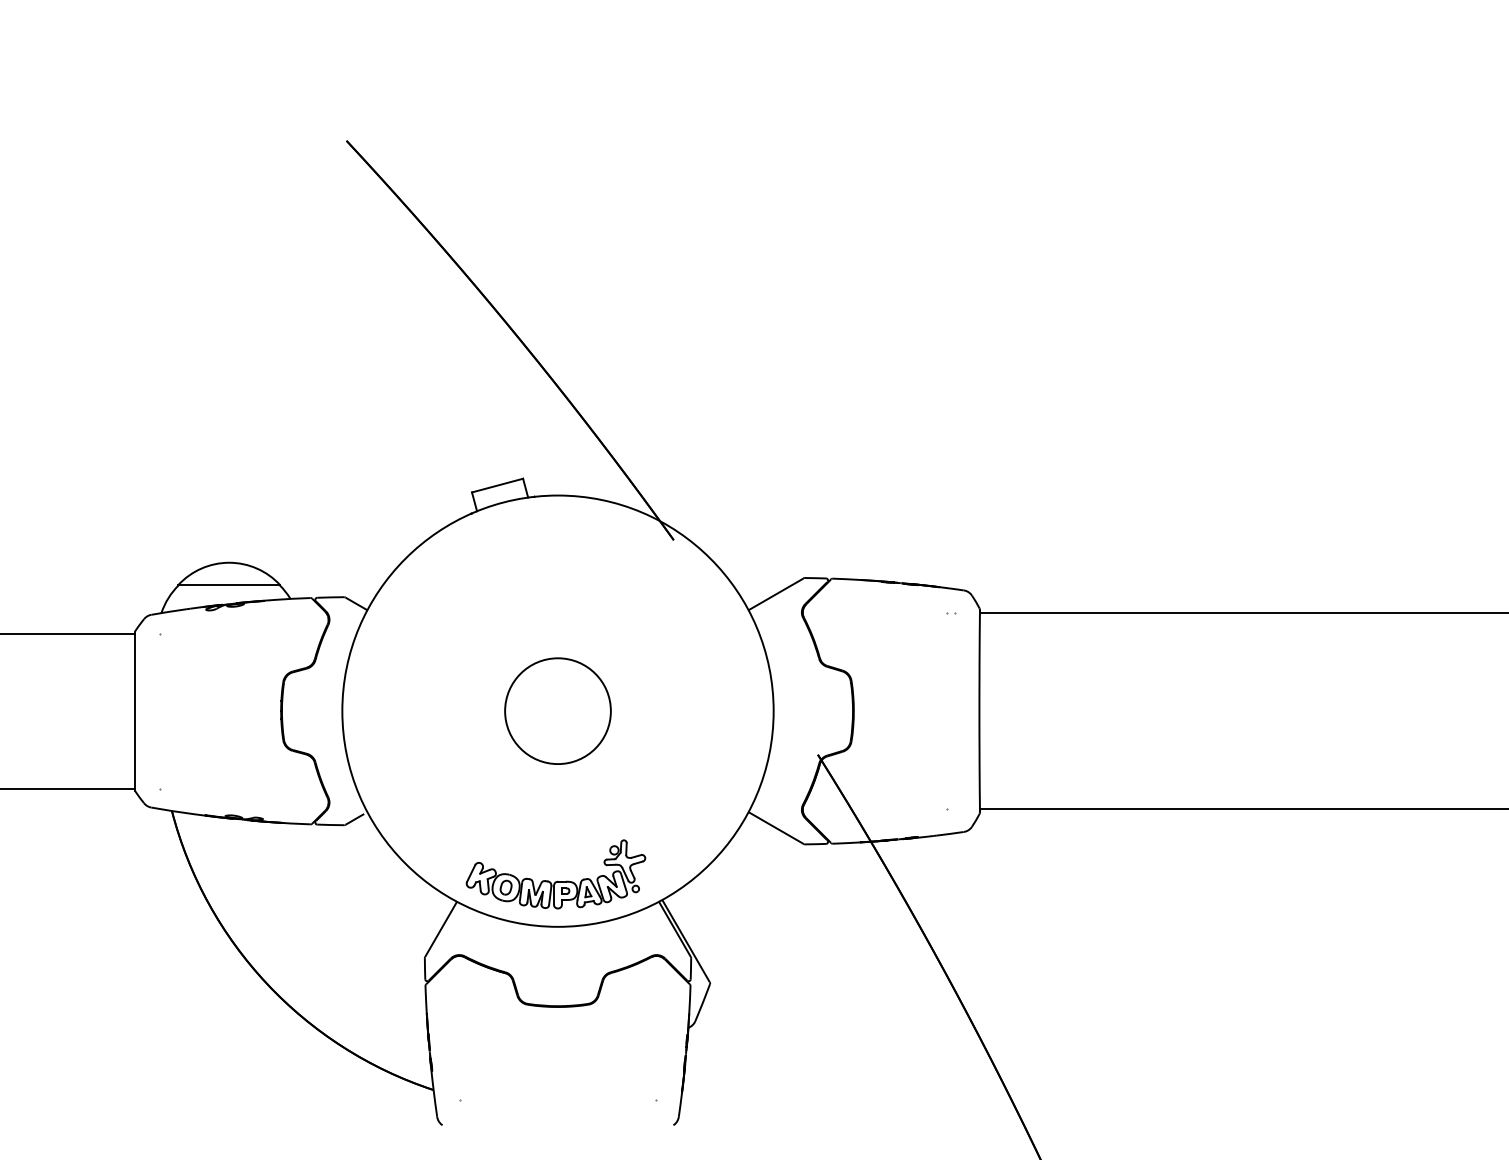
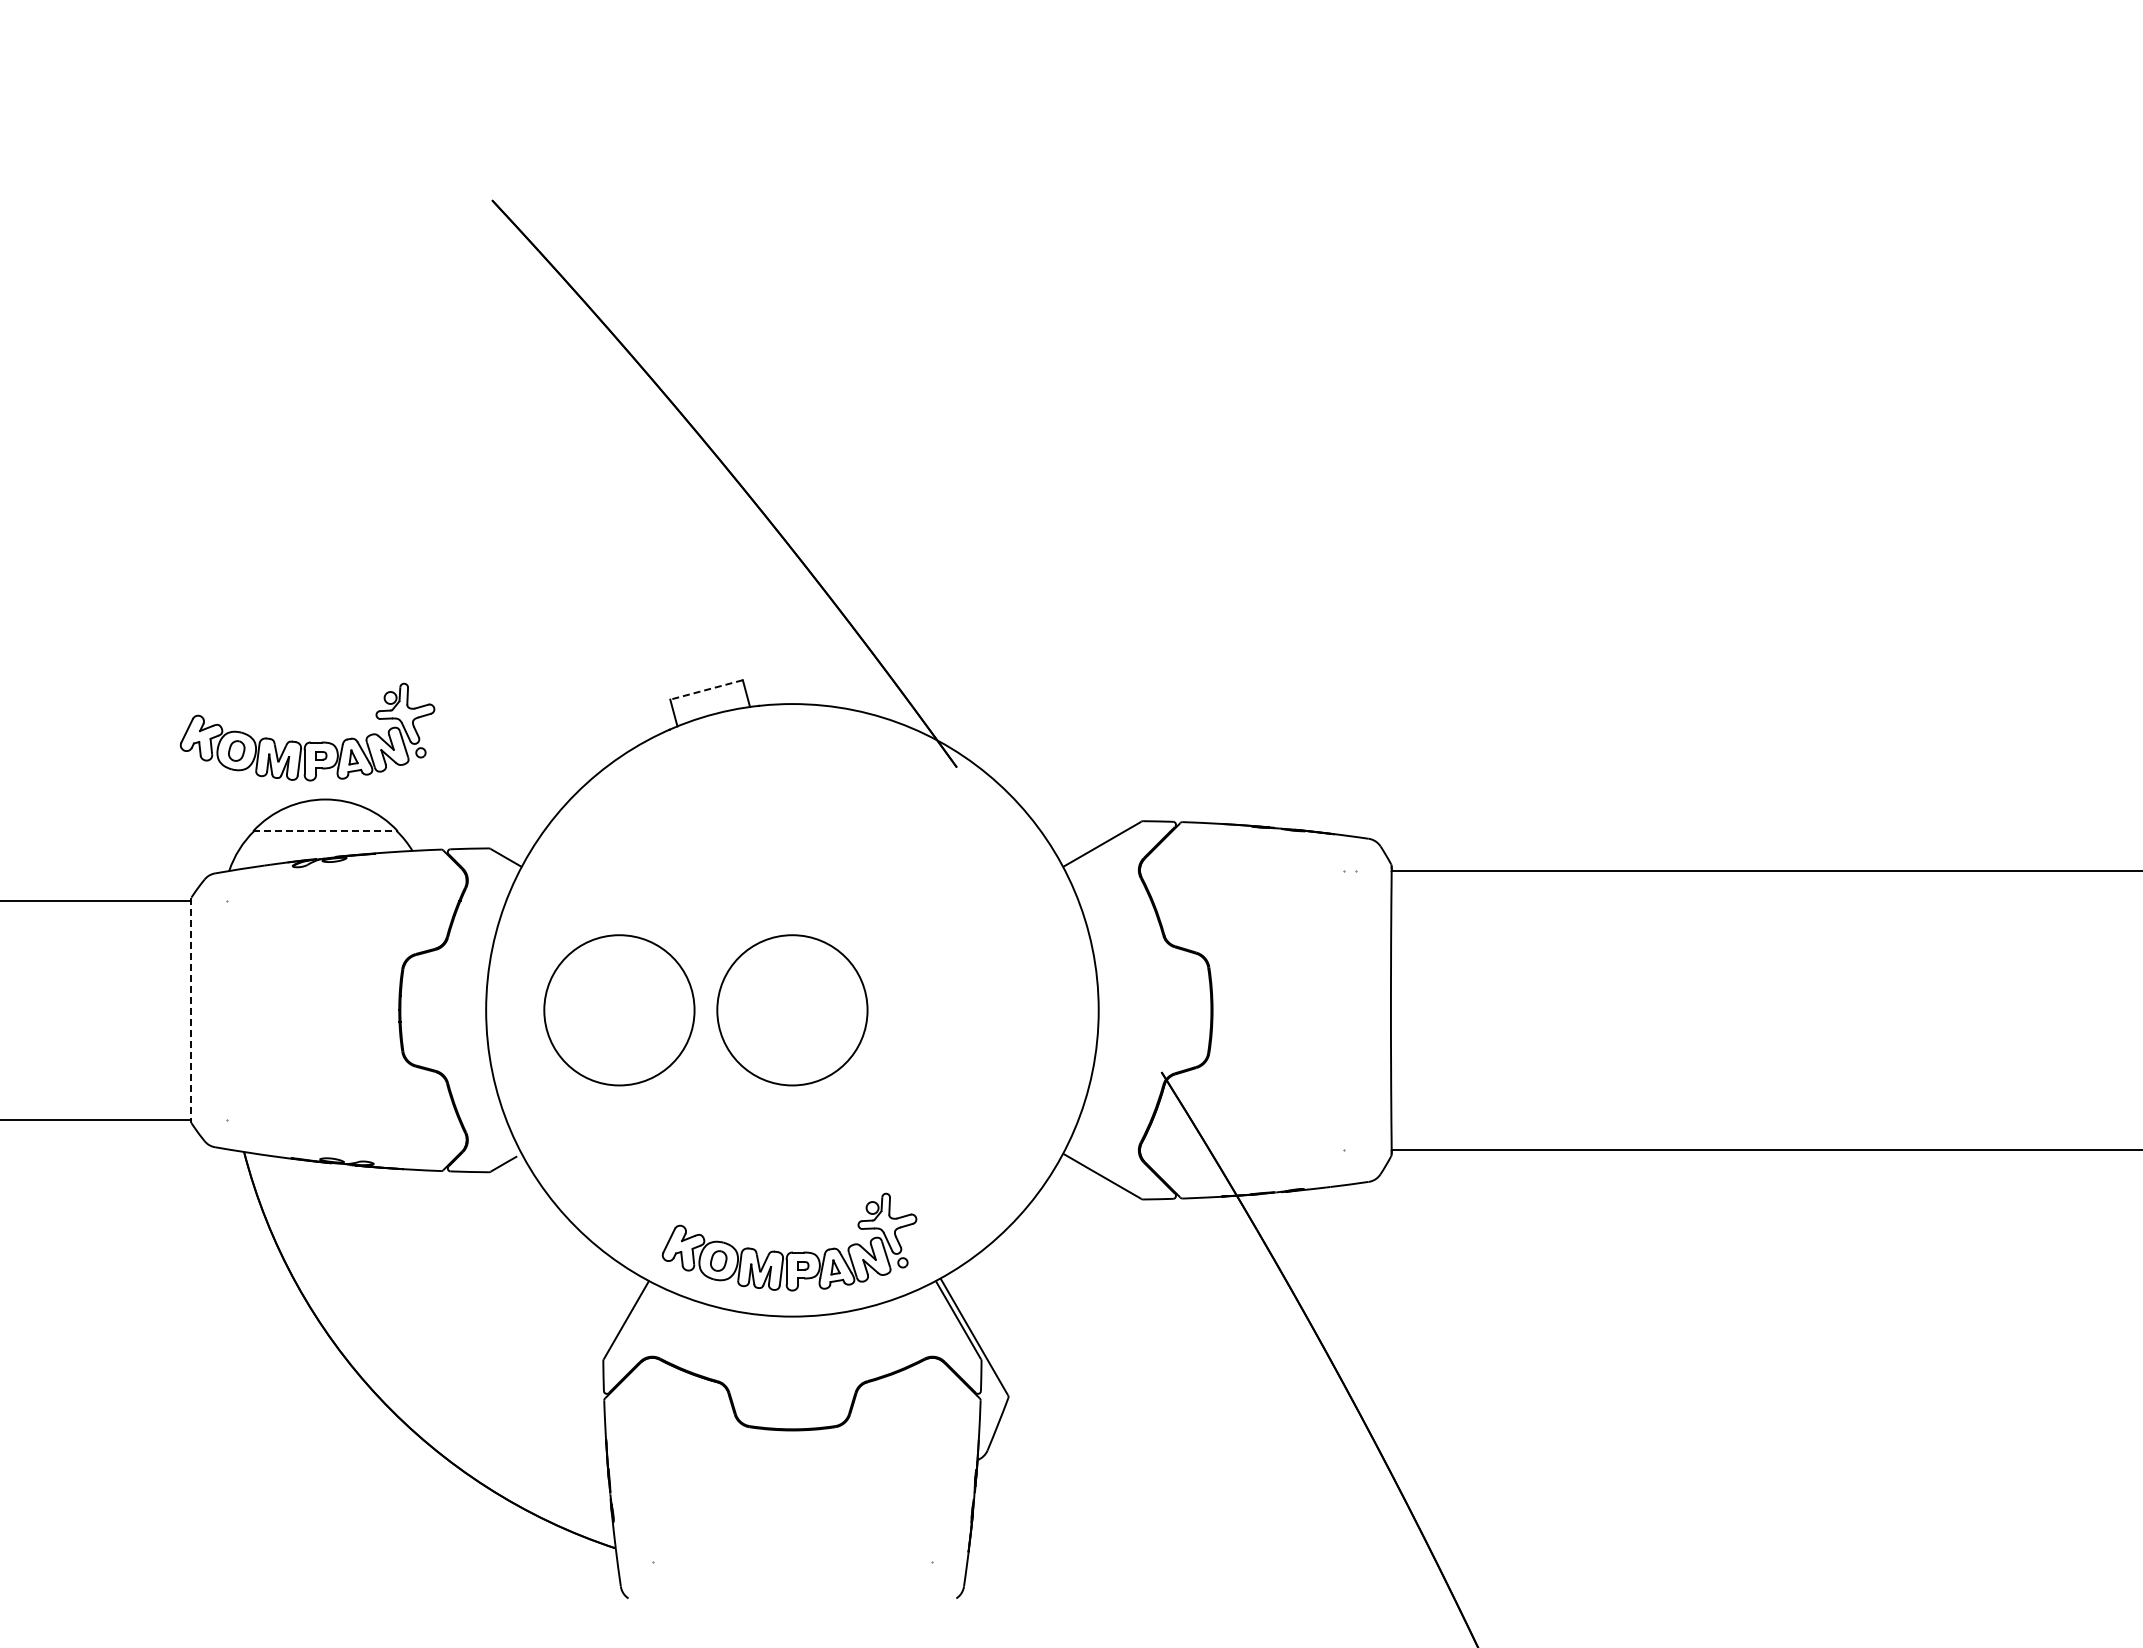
line: (497, 485) -> (706, 689), solid -> dashed
part: (217, 521) -> (309, 741), added
line: (229, 585) -> (325, 831), solid -> dashed
line: (134, 711) -> (191, 1010), solid -> dashed
circle: (436, 711) -> (619, 1010), added

